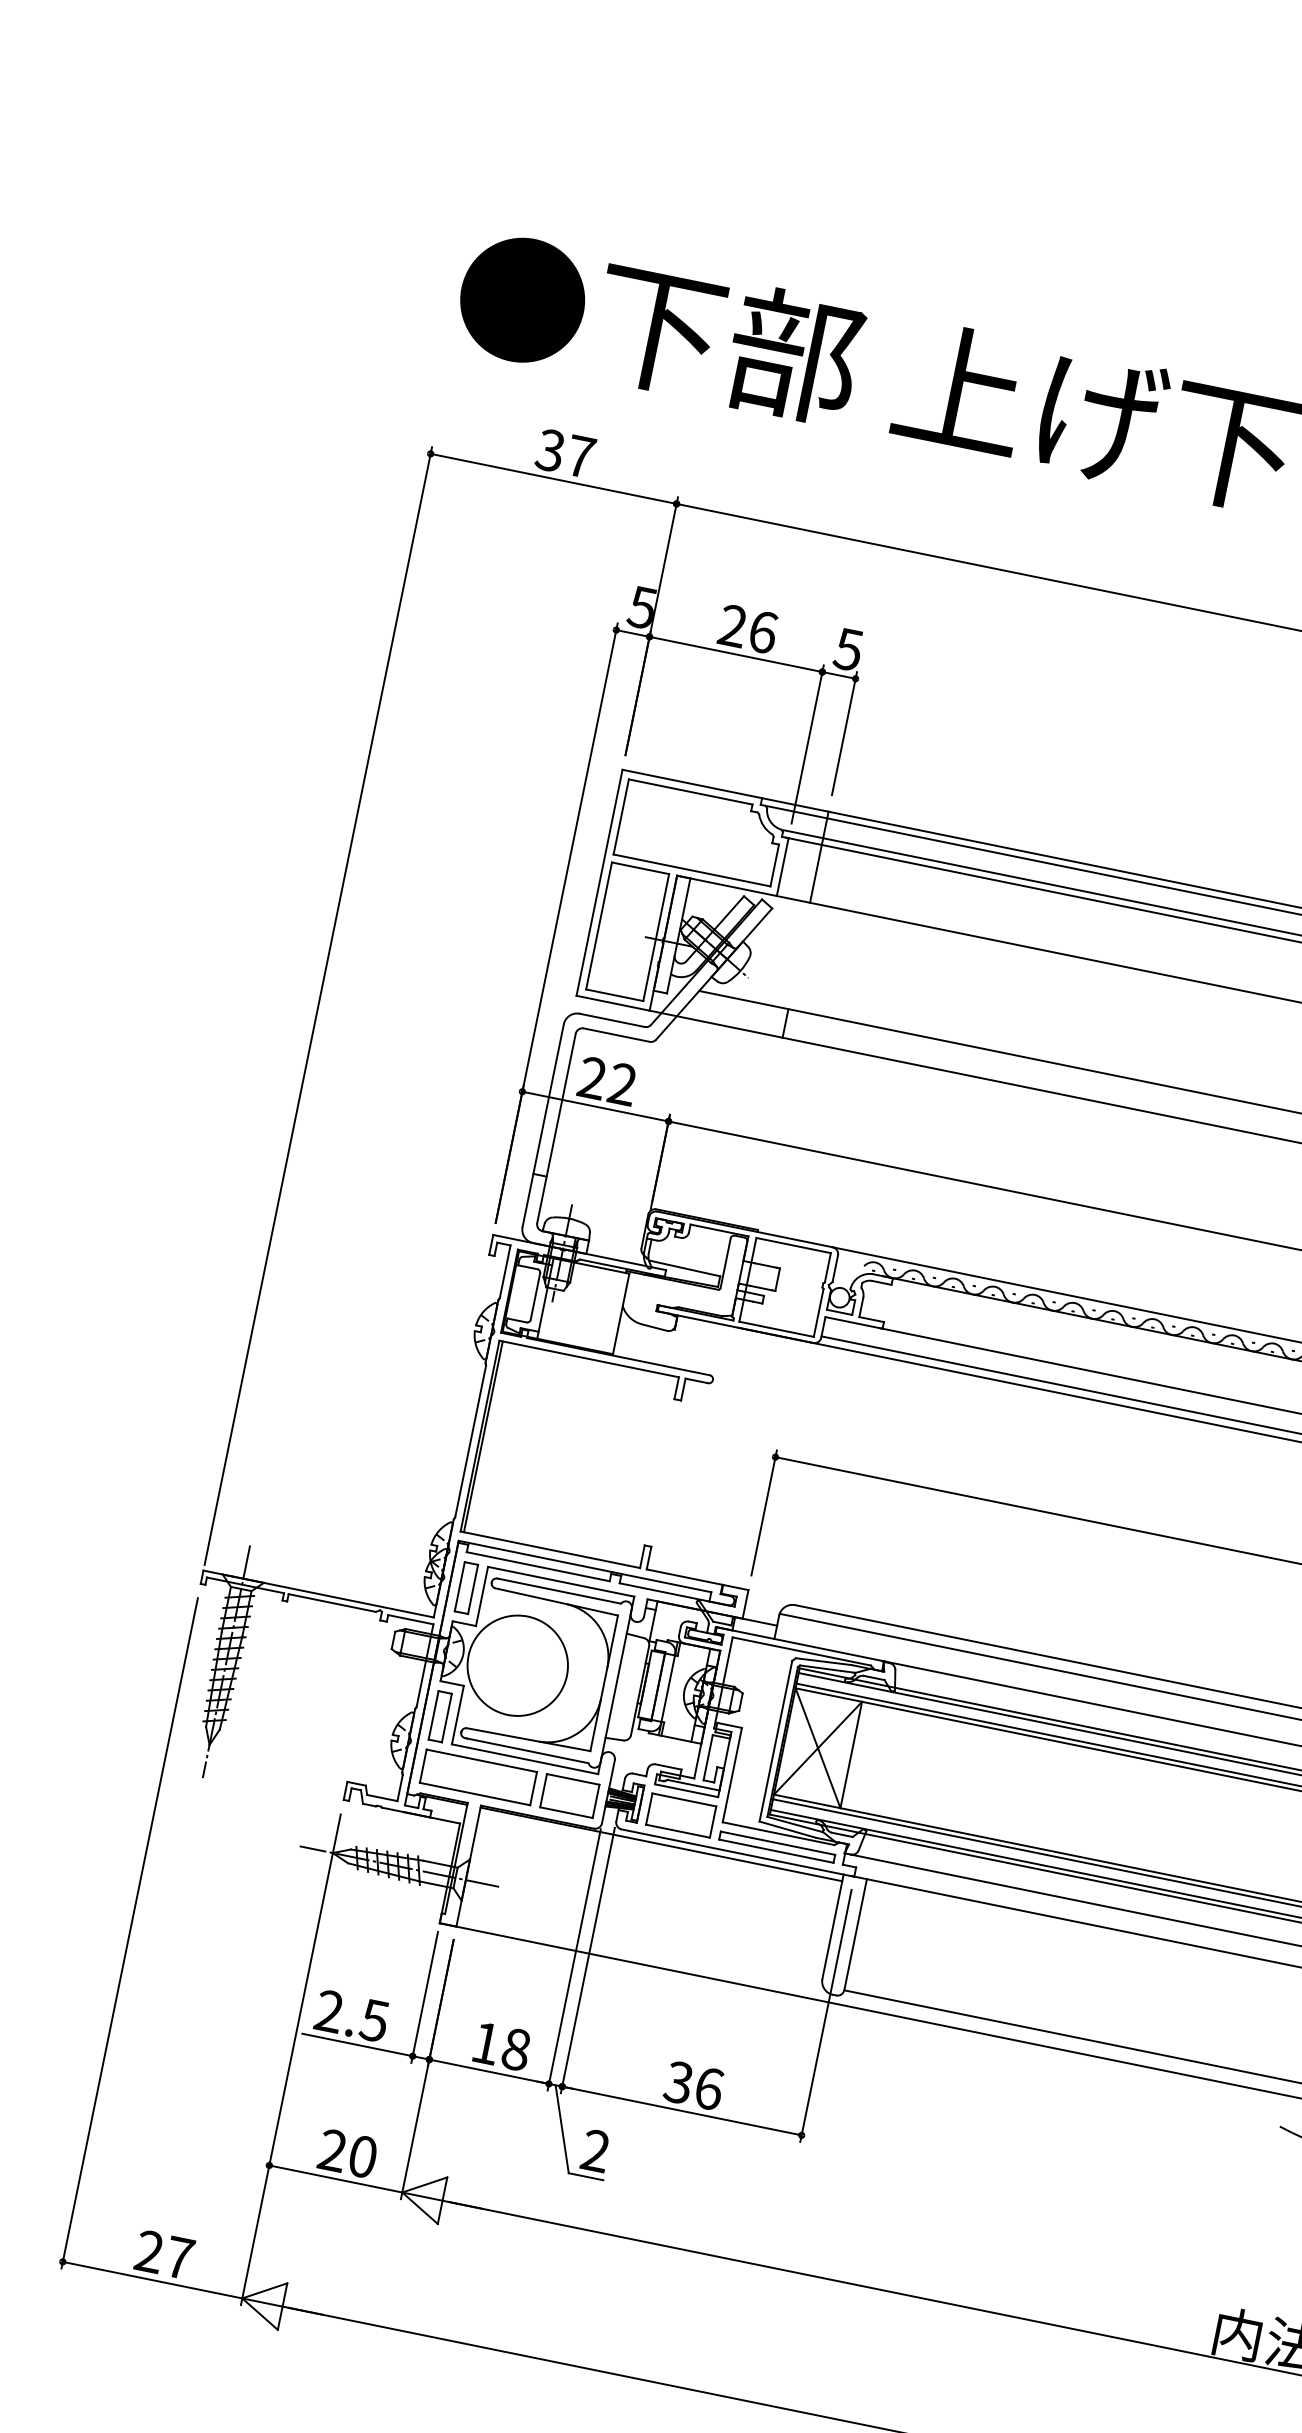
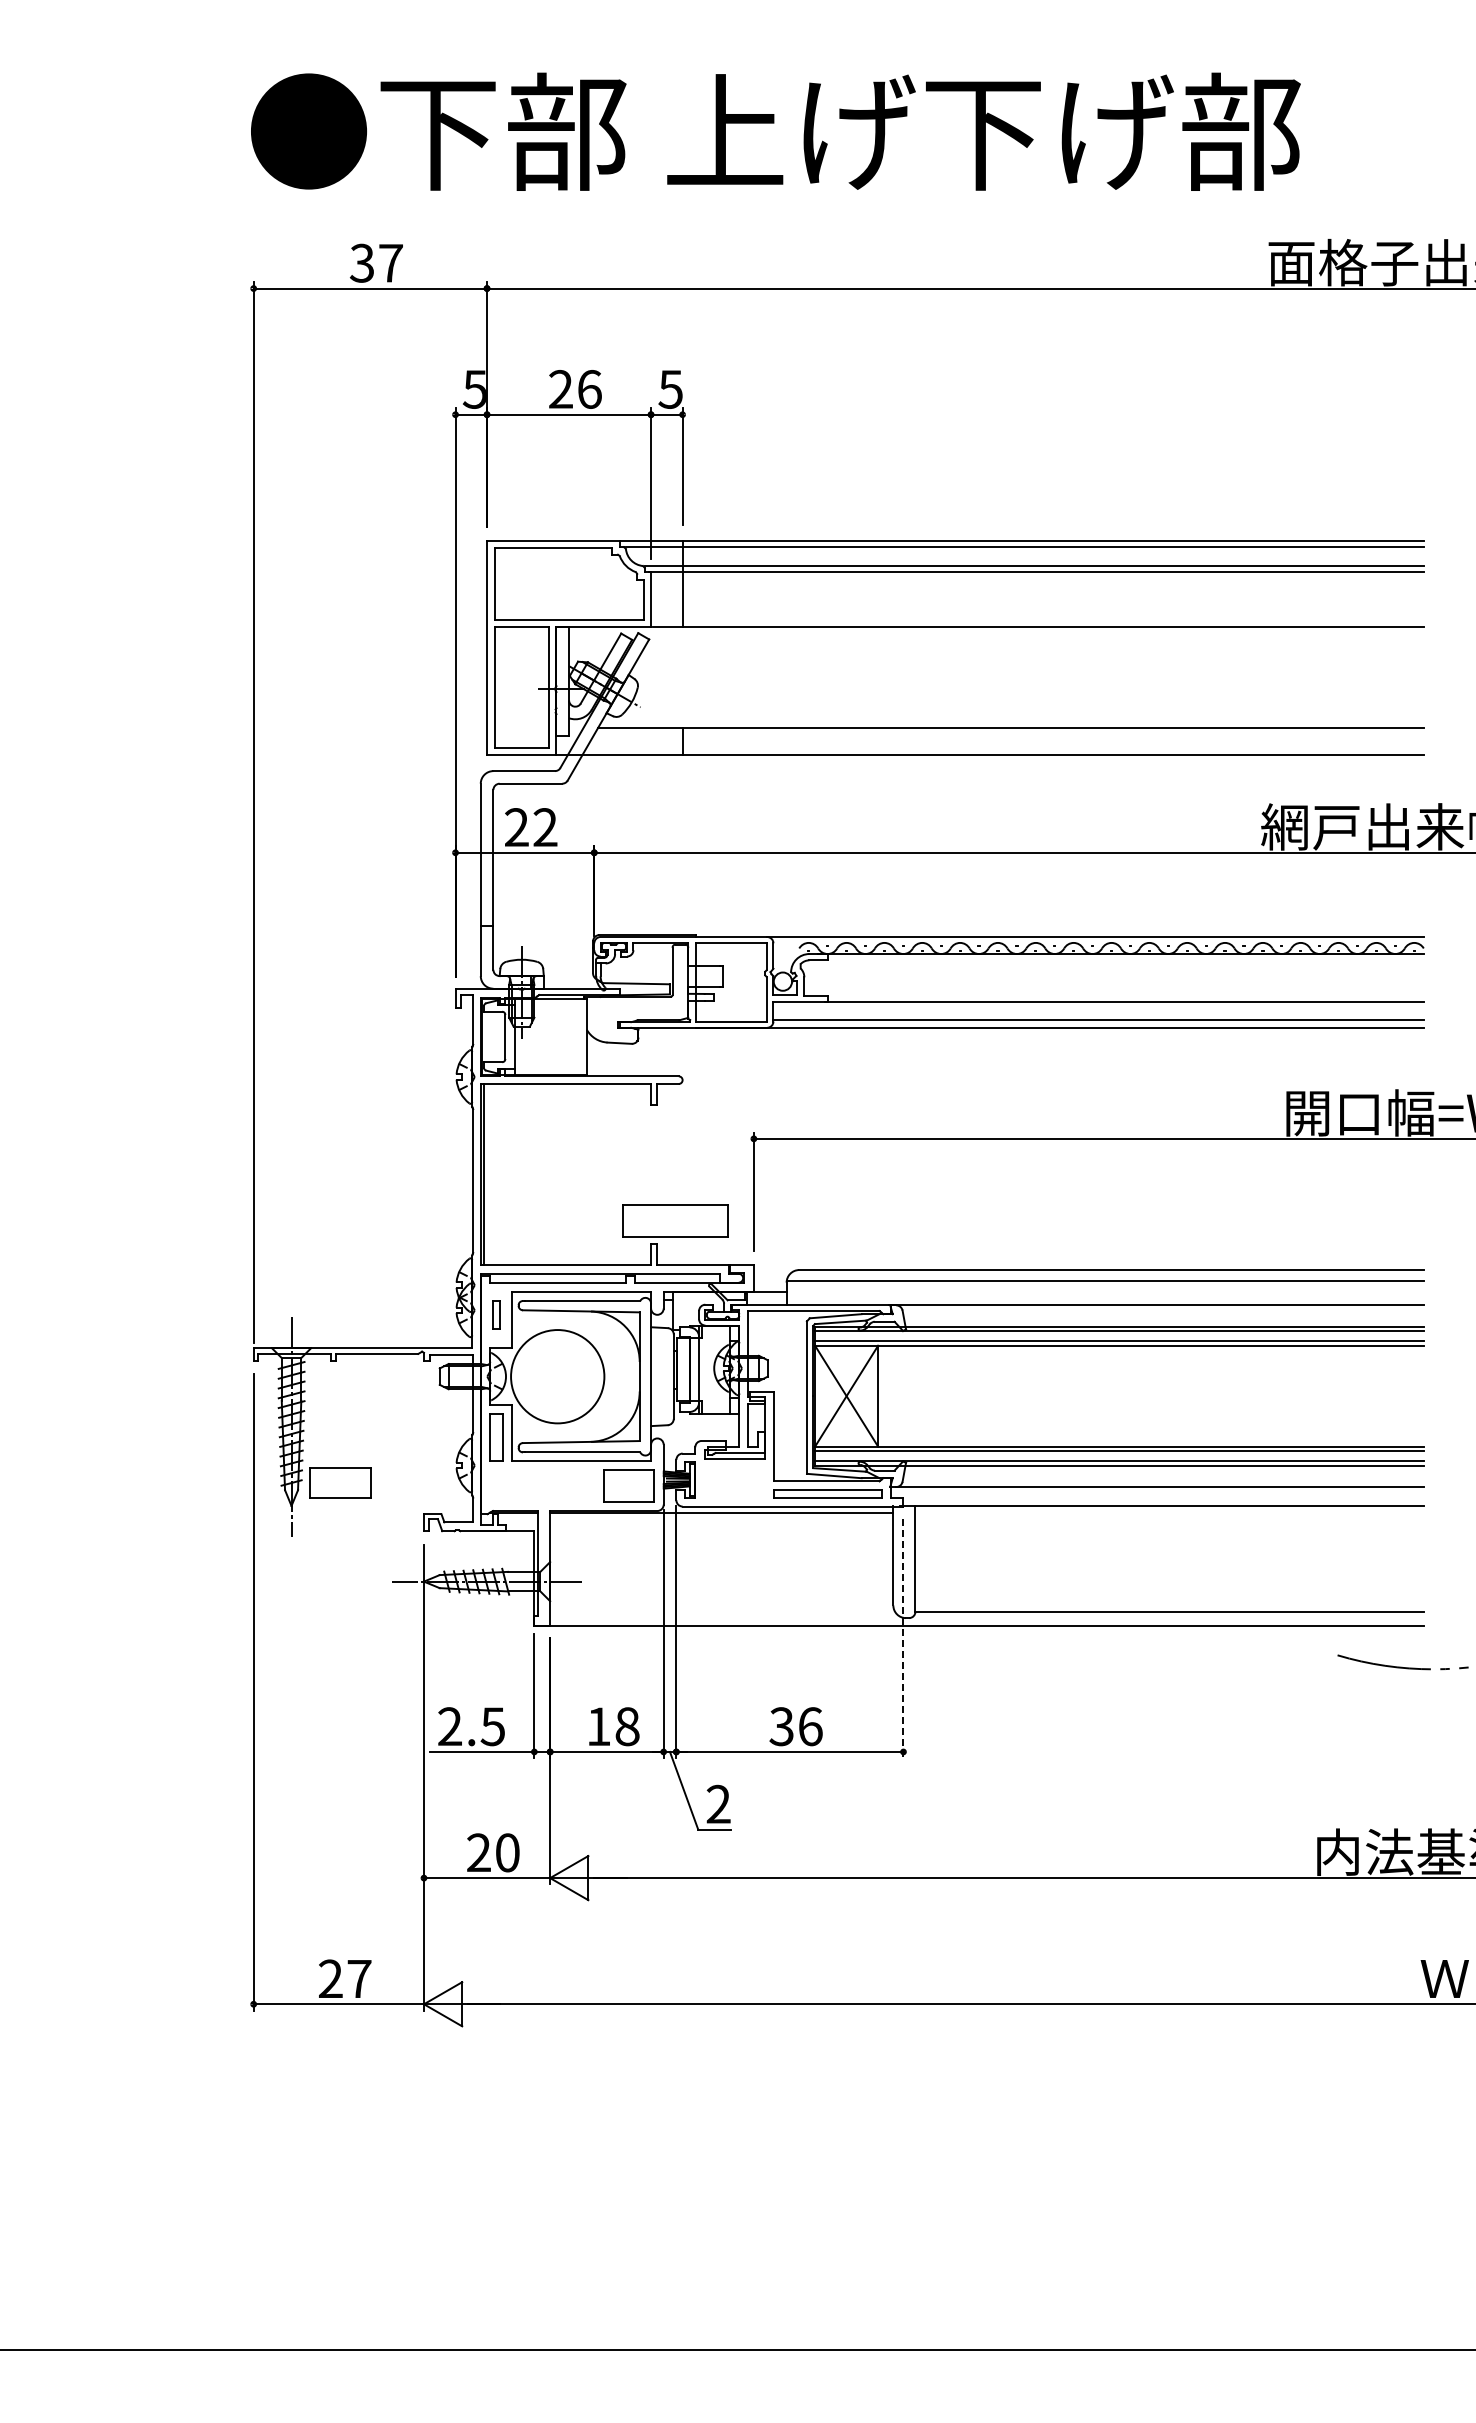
part: (466, 1588) -> (496, 1315), size x0.6
part: (478, 1777) -> (675, 1220), moved
part: (681, 1815) -> (340, 1482), moved
line: (826, 2015) -> (903, 1638), solid -> dashed

